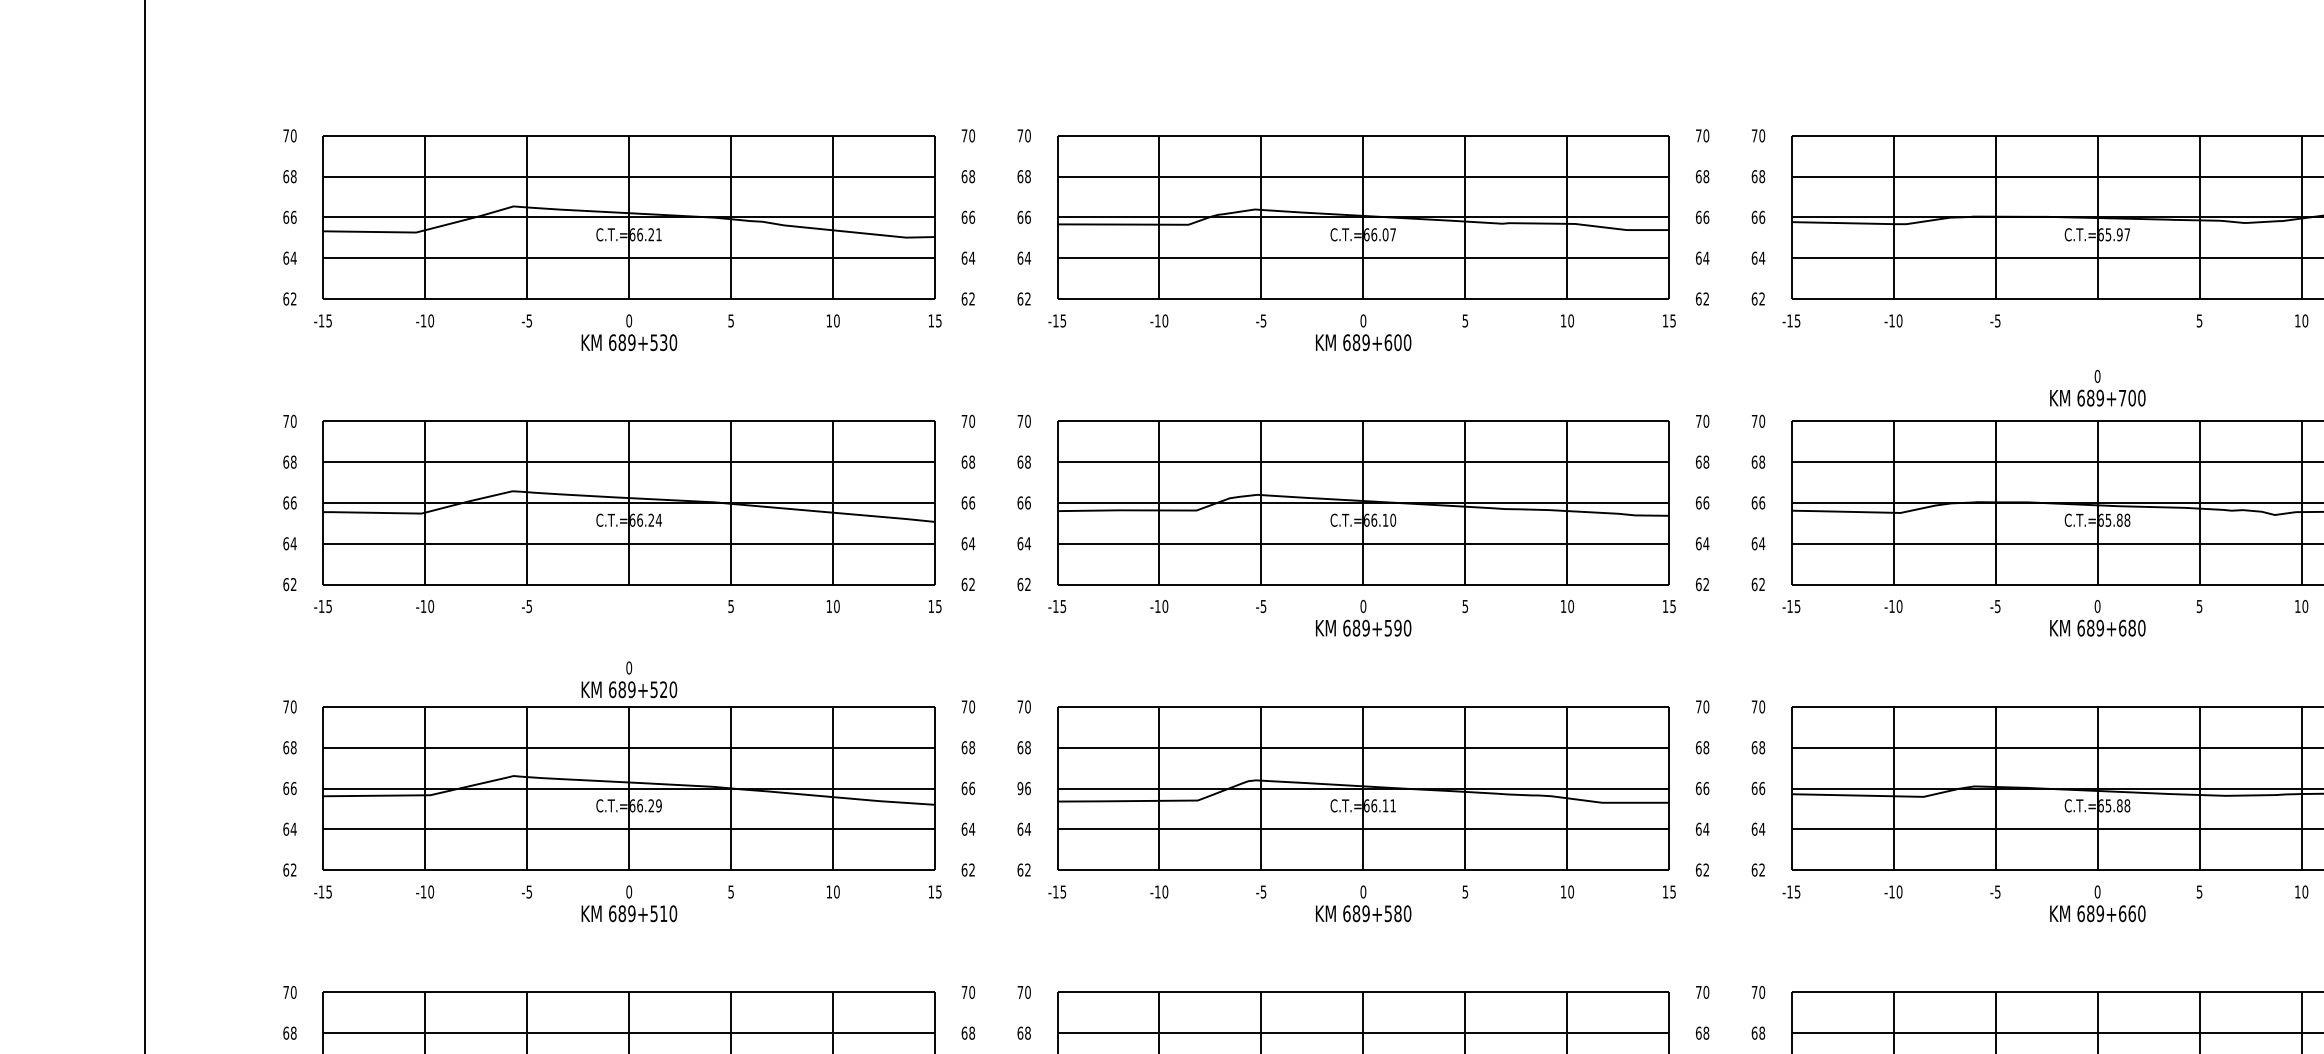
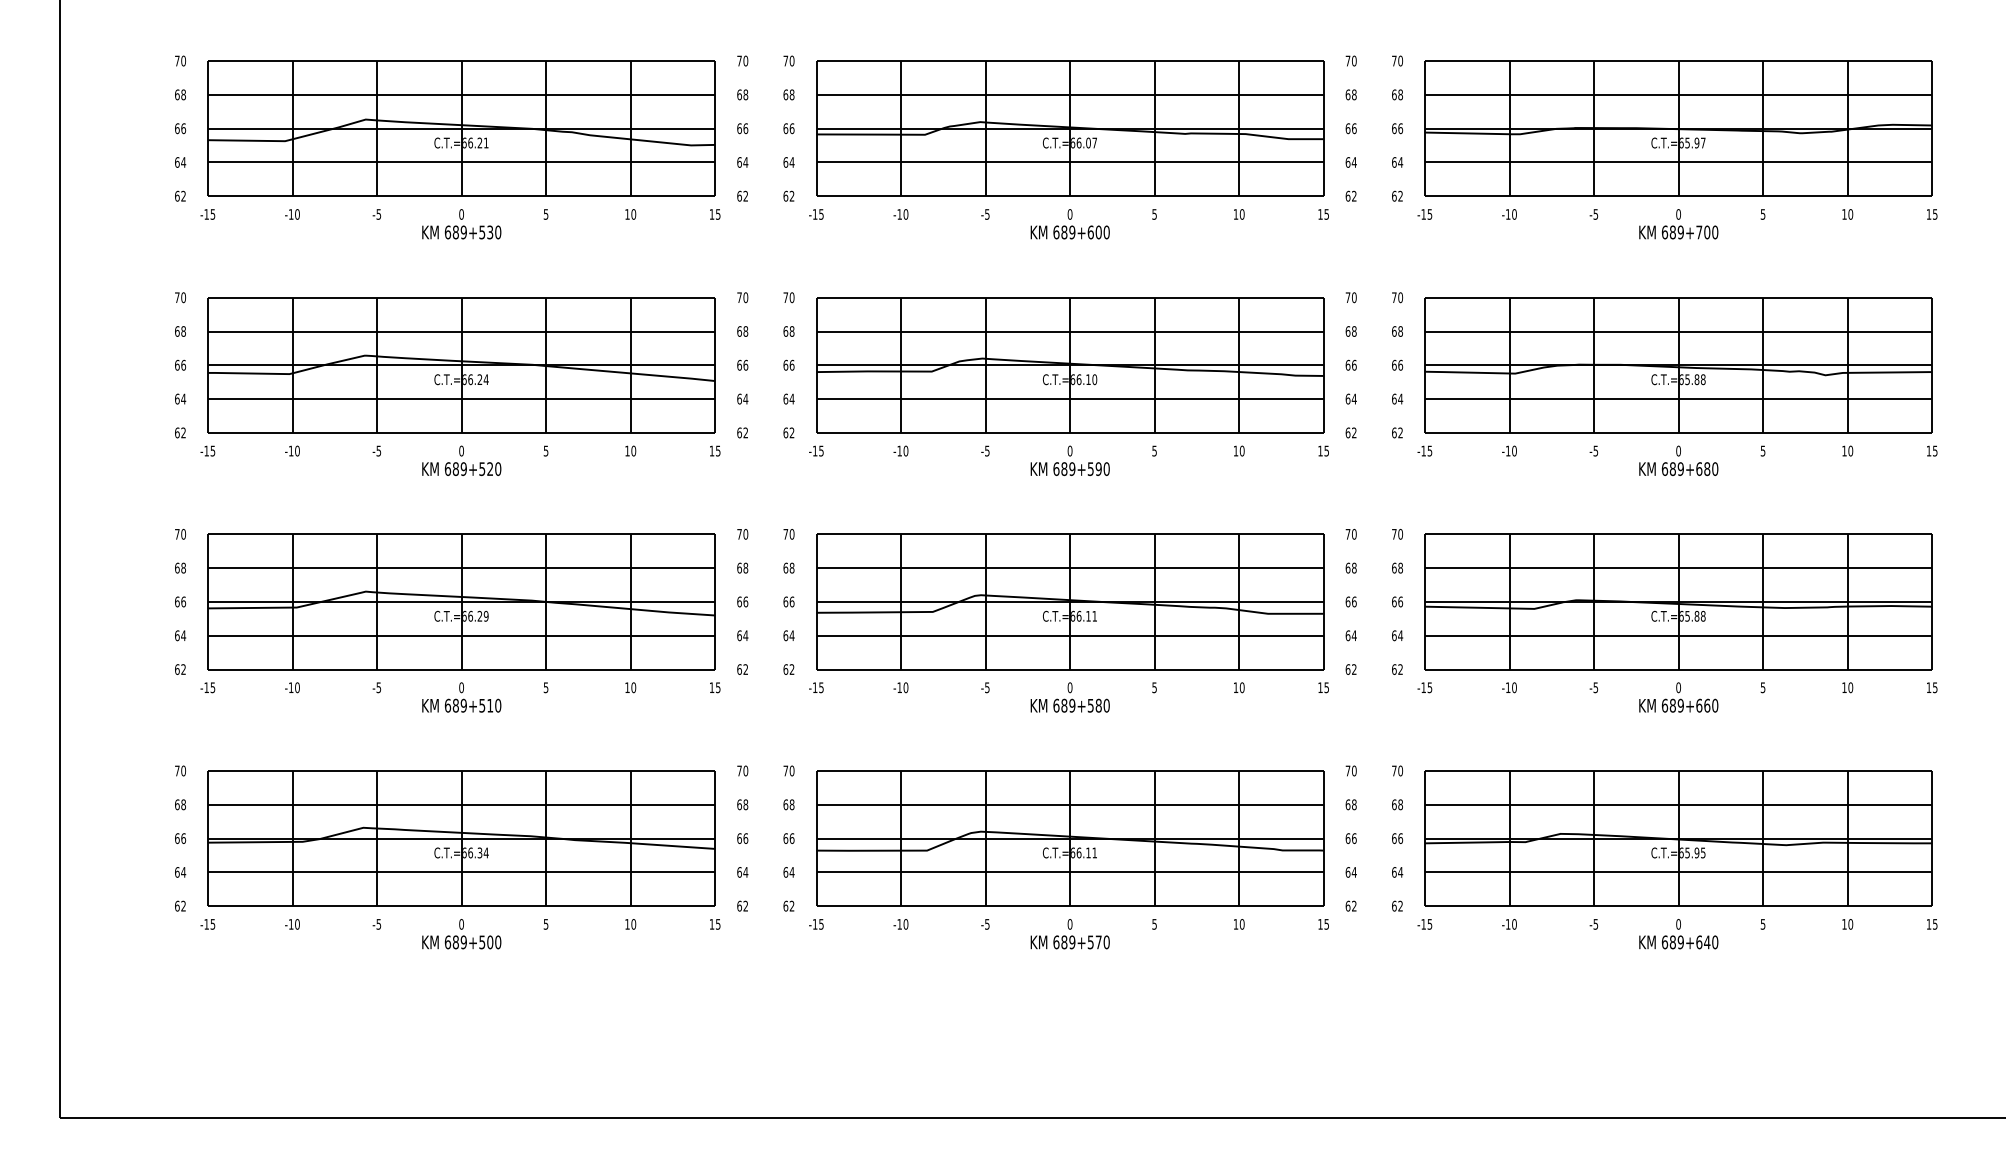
text: (2097, 388) -> (1678, 224), moved
text: (629, 679) -> (461, 460), moved
text: (1019, 787) -> (785, 601), 96 -> 66

